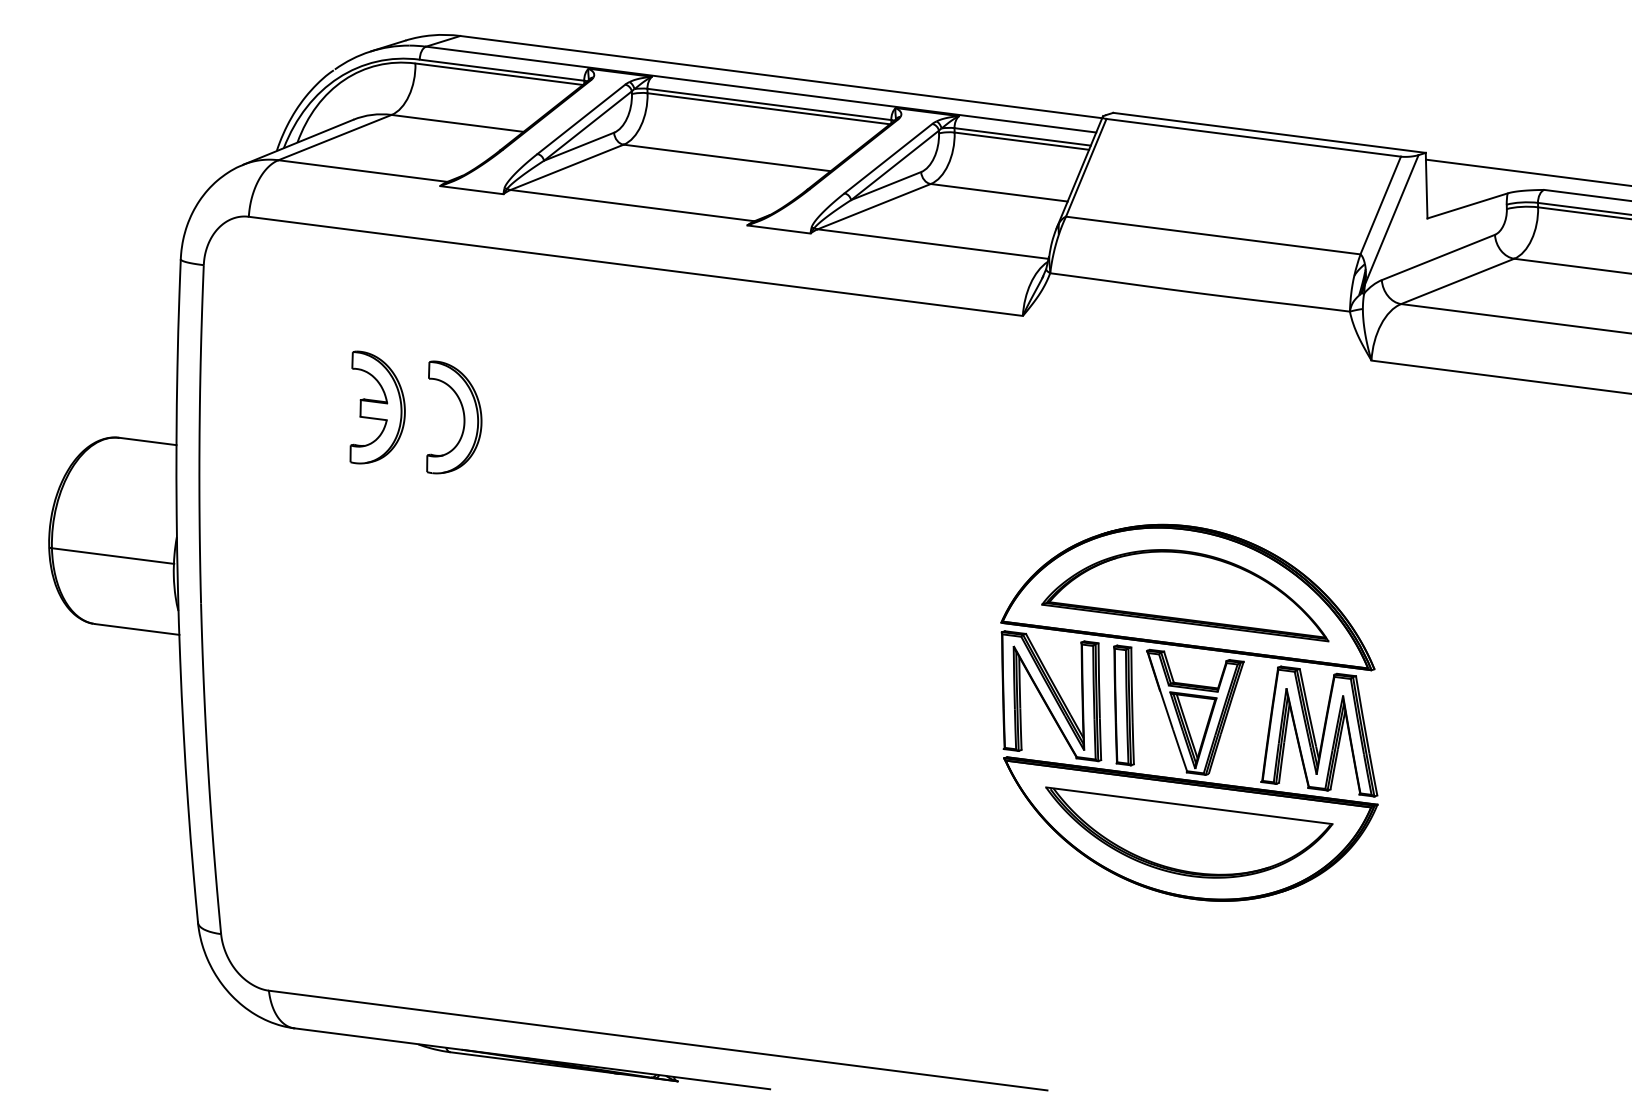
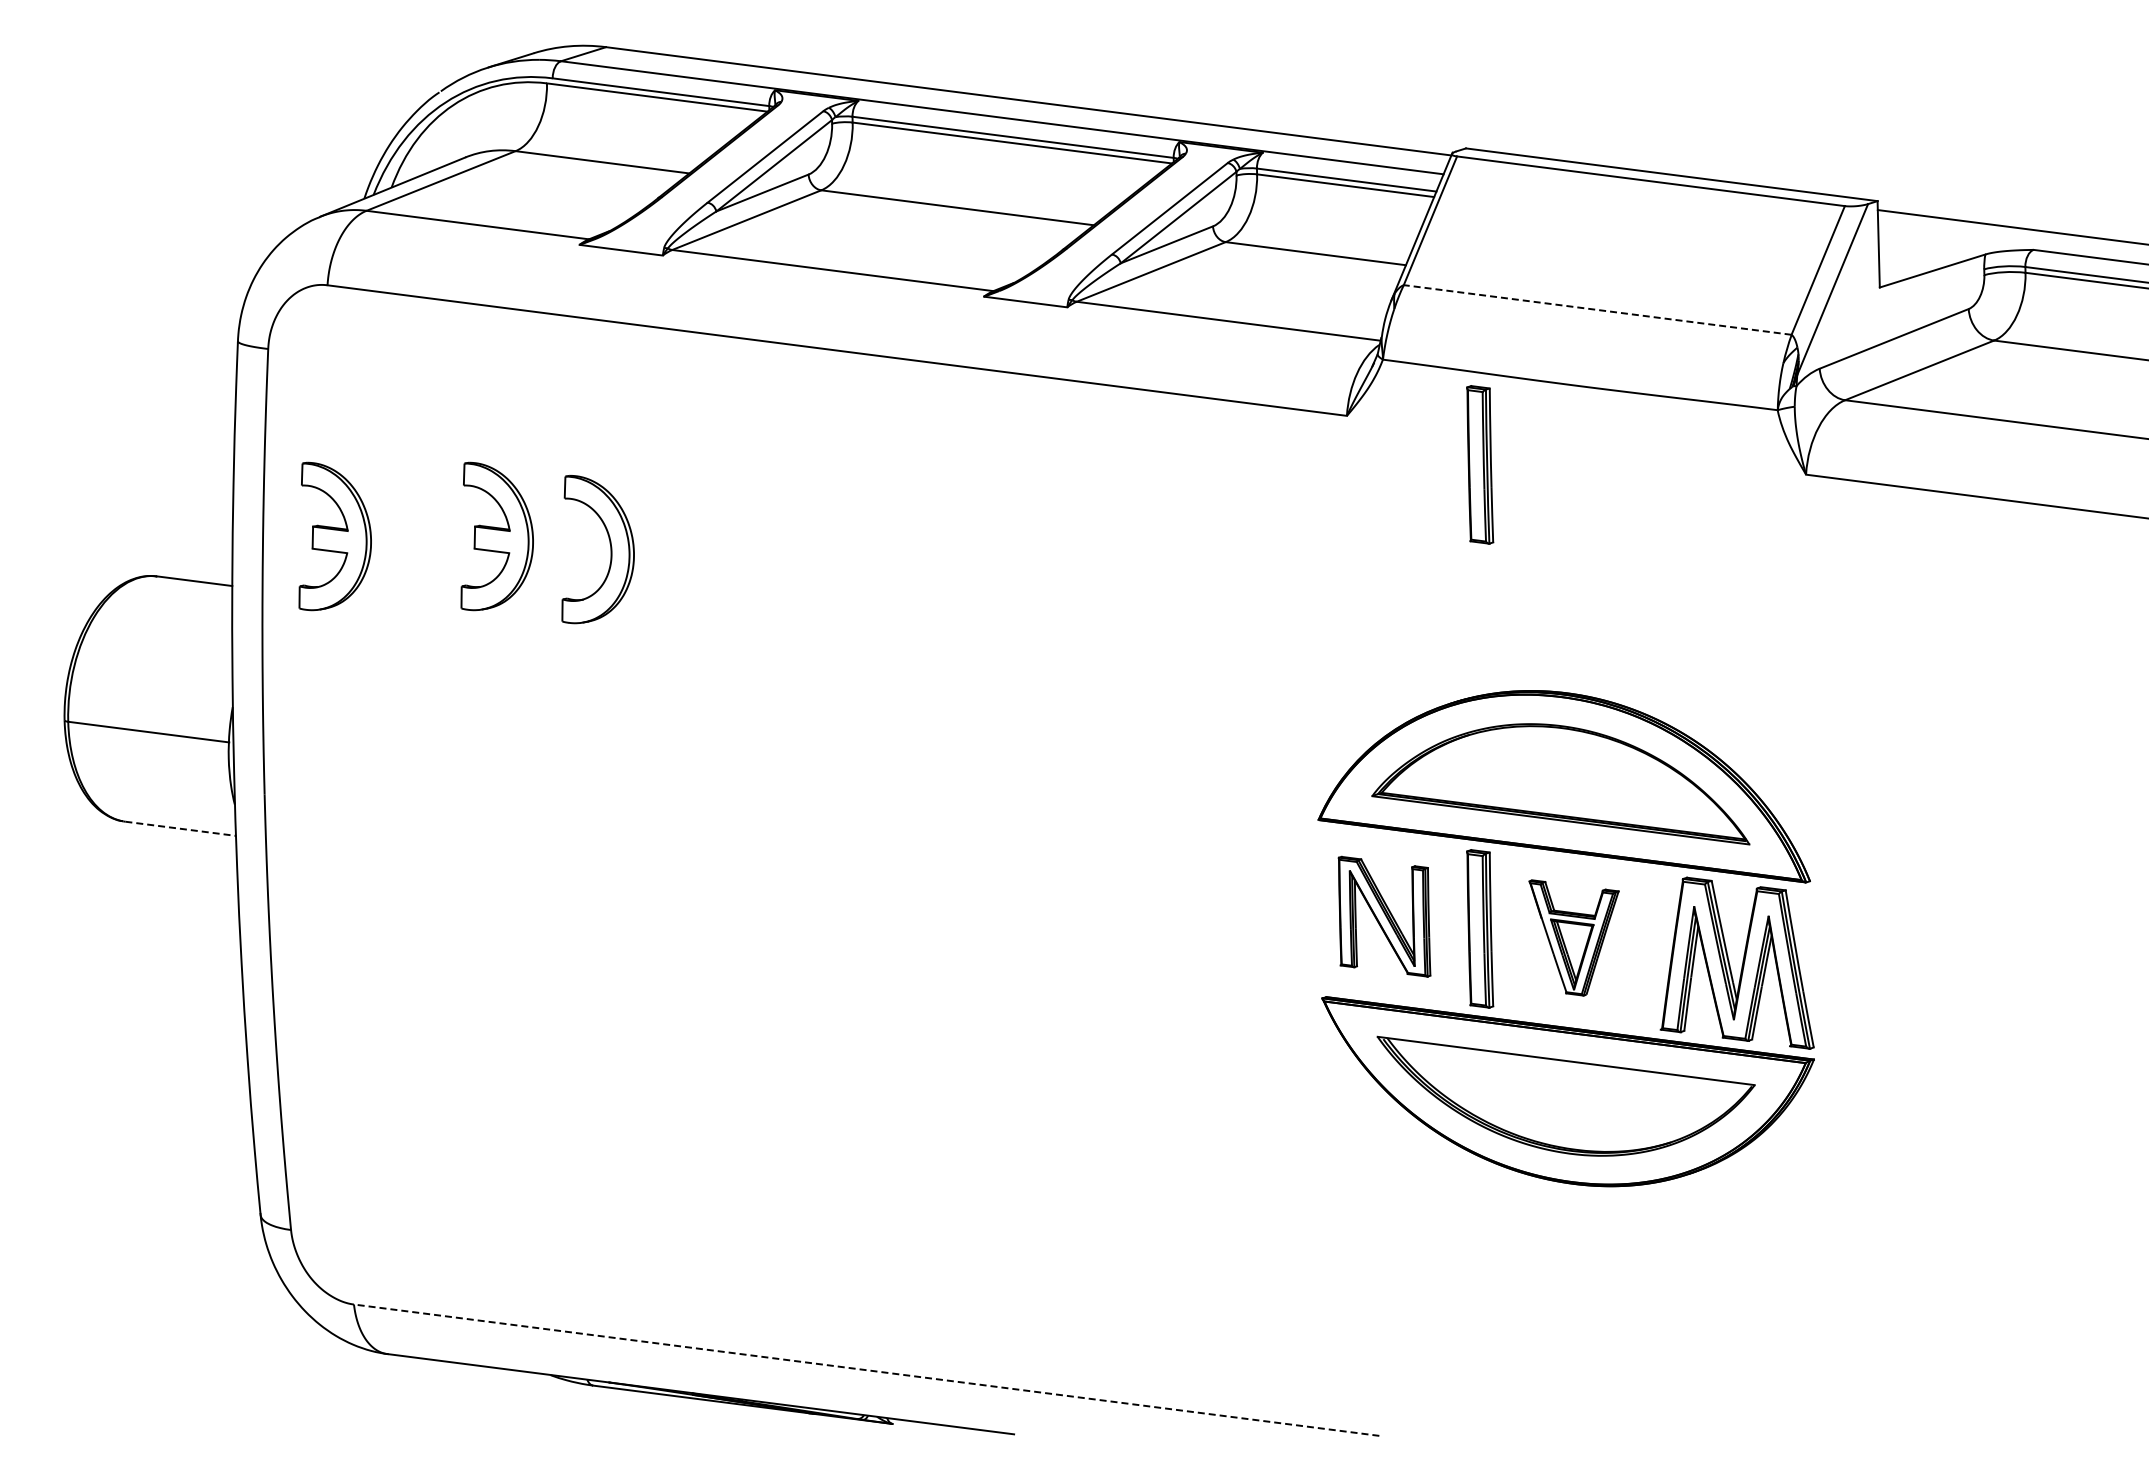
line: (1213, 235) -> (1597, 309), solid -> dashed
part: (1124, 352) -> (1480, 464), added
part: (254, 407) -> (334, 536), added
line: (137, 629) -> (180, 828), solid -> dashed
part: (1051, 696) -> (1384, 916), size x0.7
part: (1194, 712) -> (1573, 937), size x0.7
line: (658, 1040) -> (866, 1370), solid -> dashed

